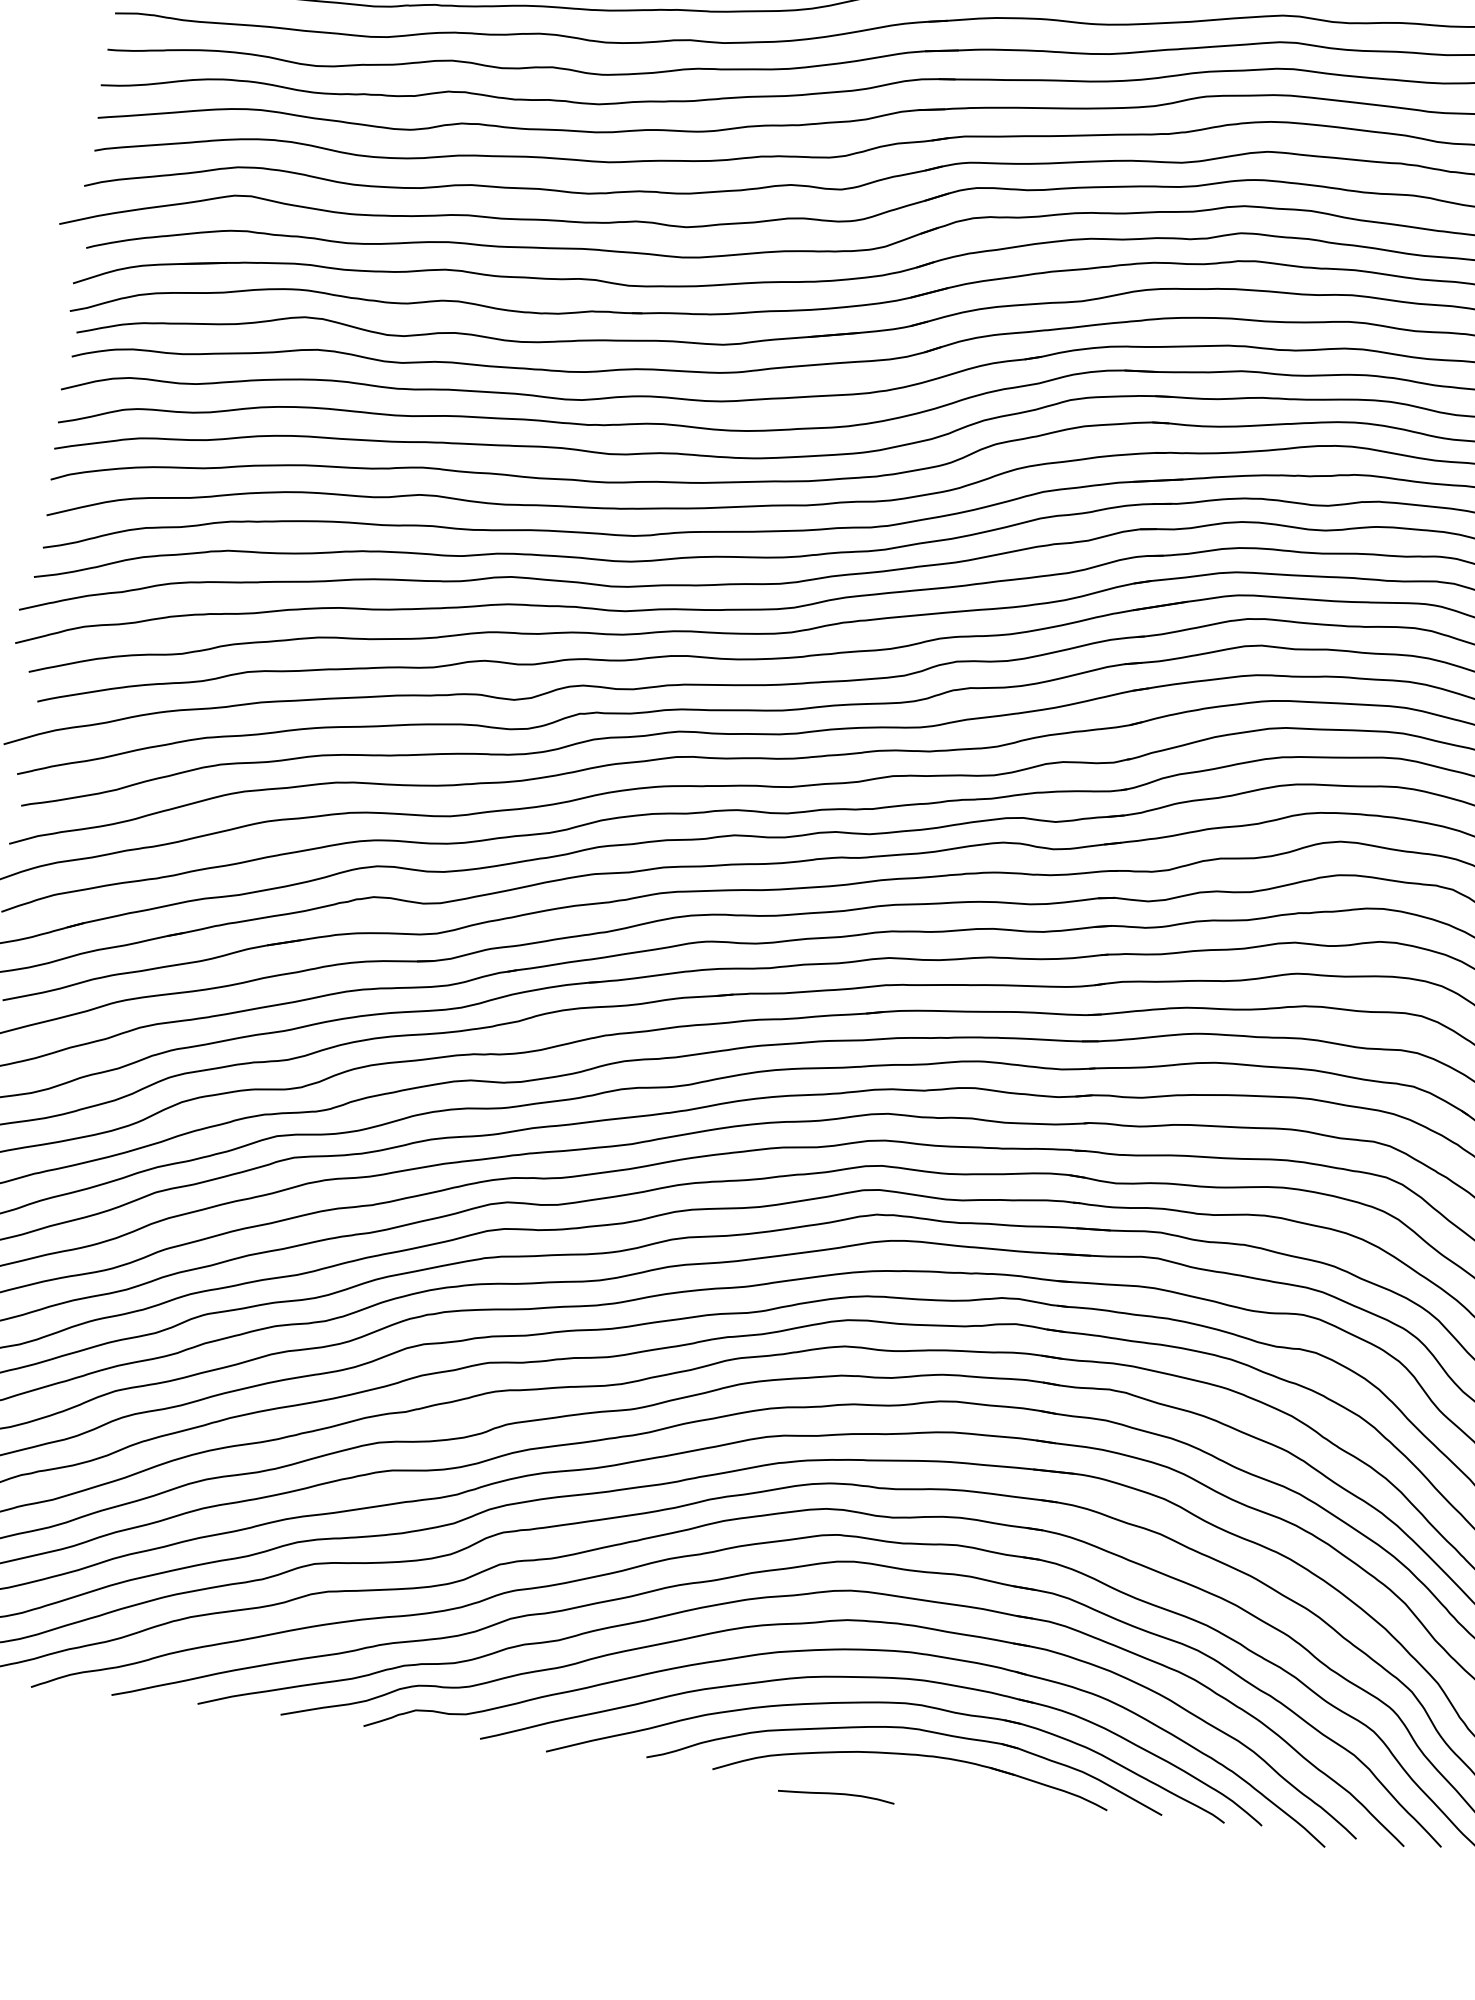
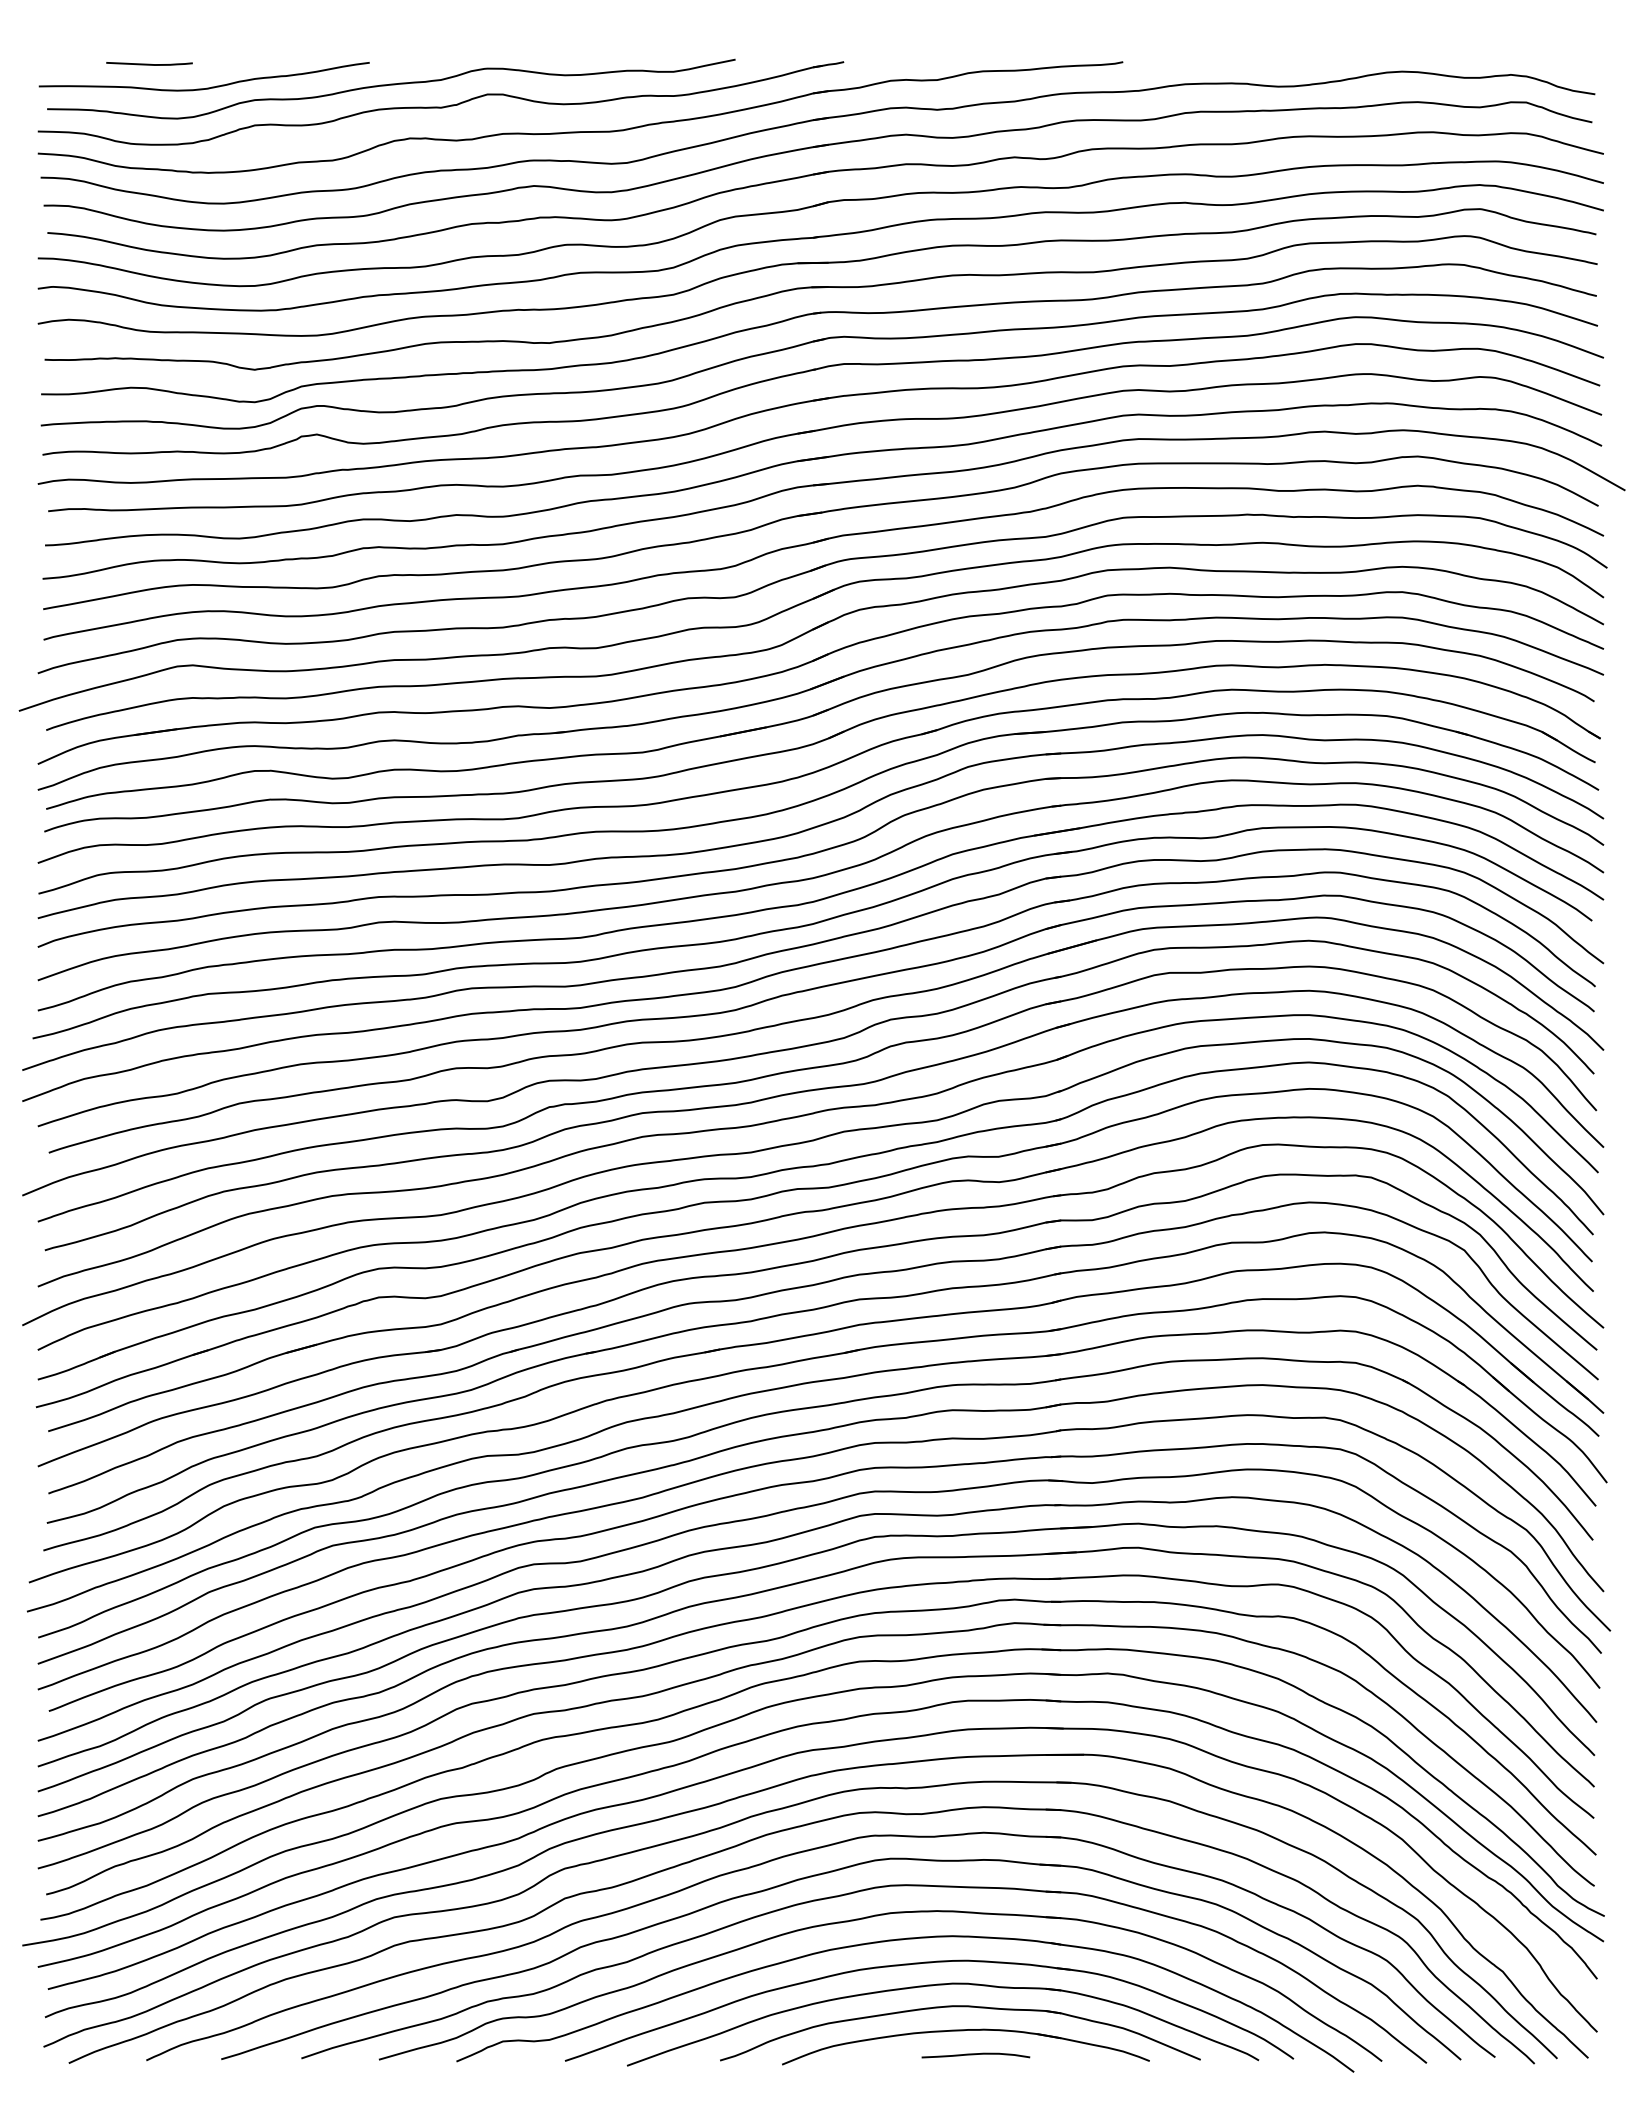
curve: (836, 1794) -> (975, 2054), moved

